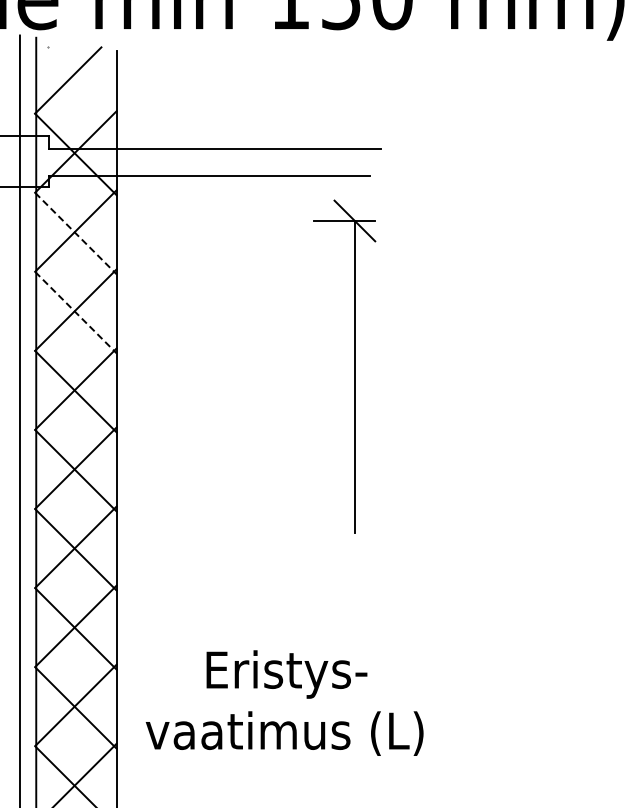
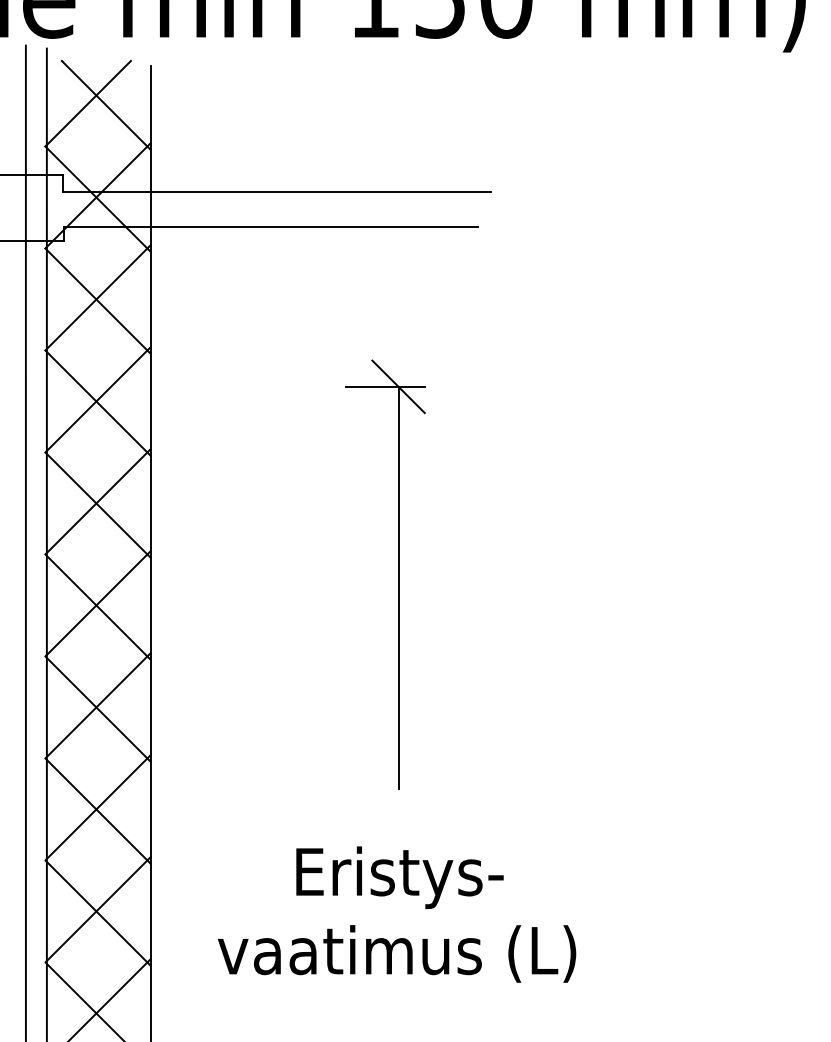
line: (81, 81) -> (105, 104), added
line: (75, 233) -> (97, 301), dashed -> solid
line: (75, 312) -> (97, 402), dashed -> solid
part: (354, 366) -> (398, 574), moved
text: (284, 702) -> (396, 913), moved

